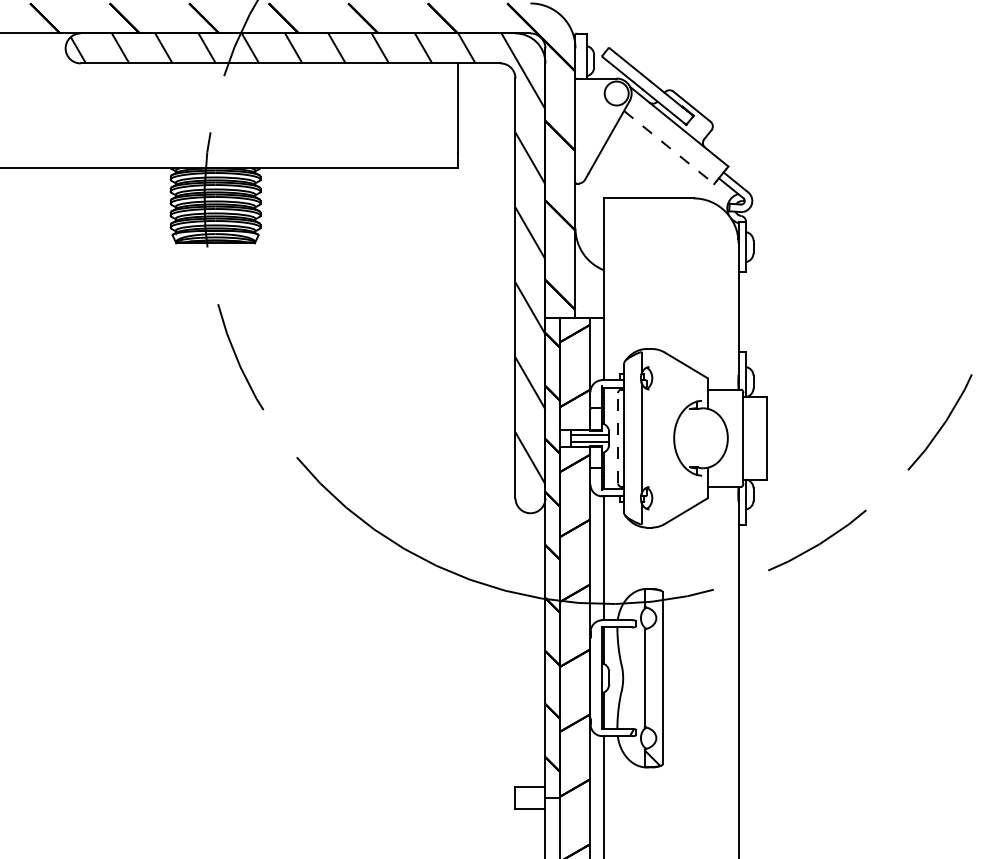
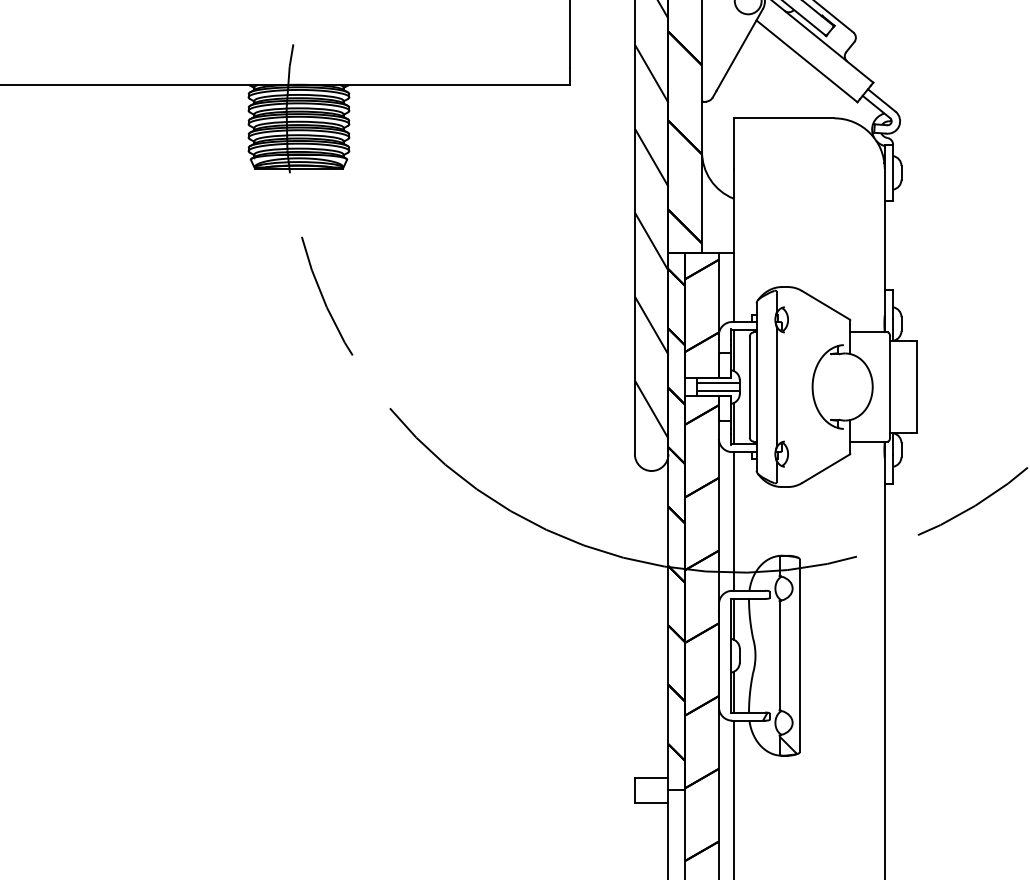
line: (669, 147) -> (807, 61), dashed -> solid
line: (618, 437) -> (750, 386), dashed -> solid

